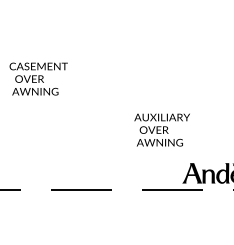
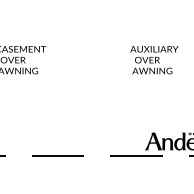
text: (161, 129) -> (153, 59), moved

